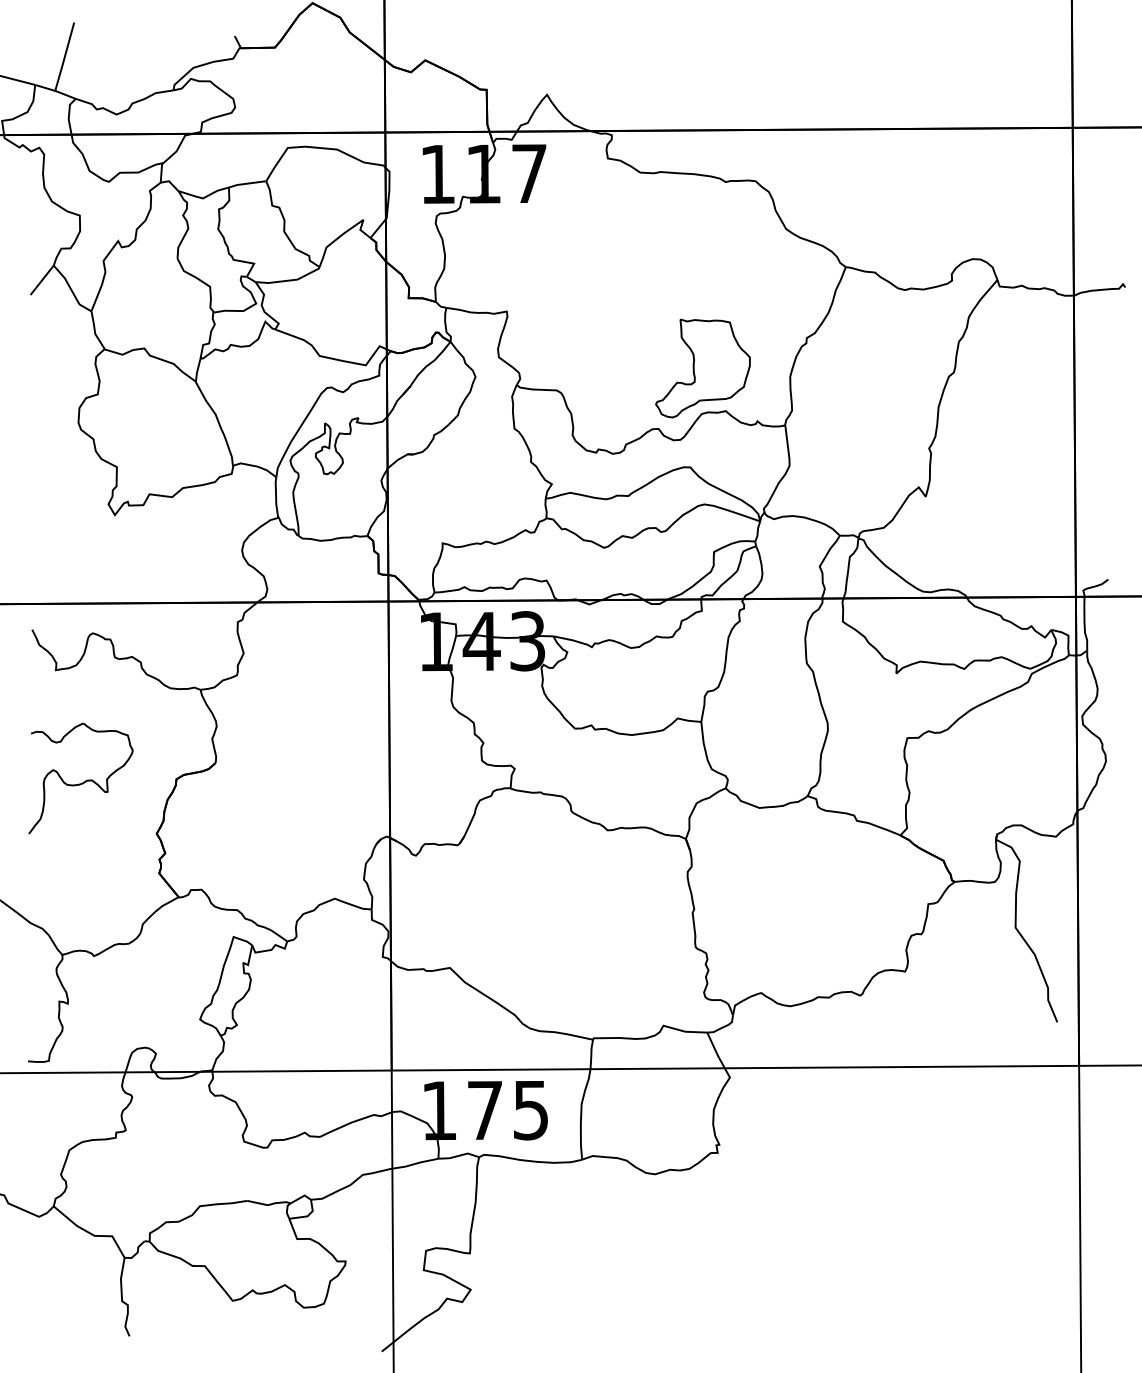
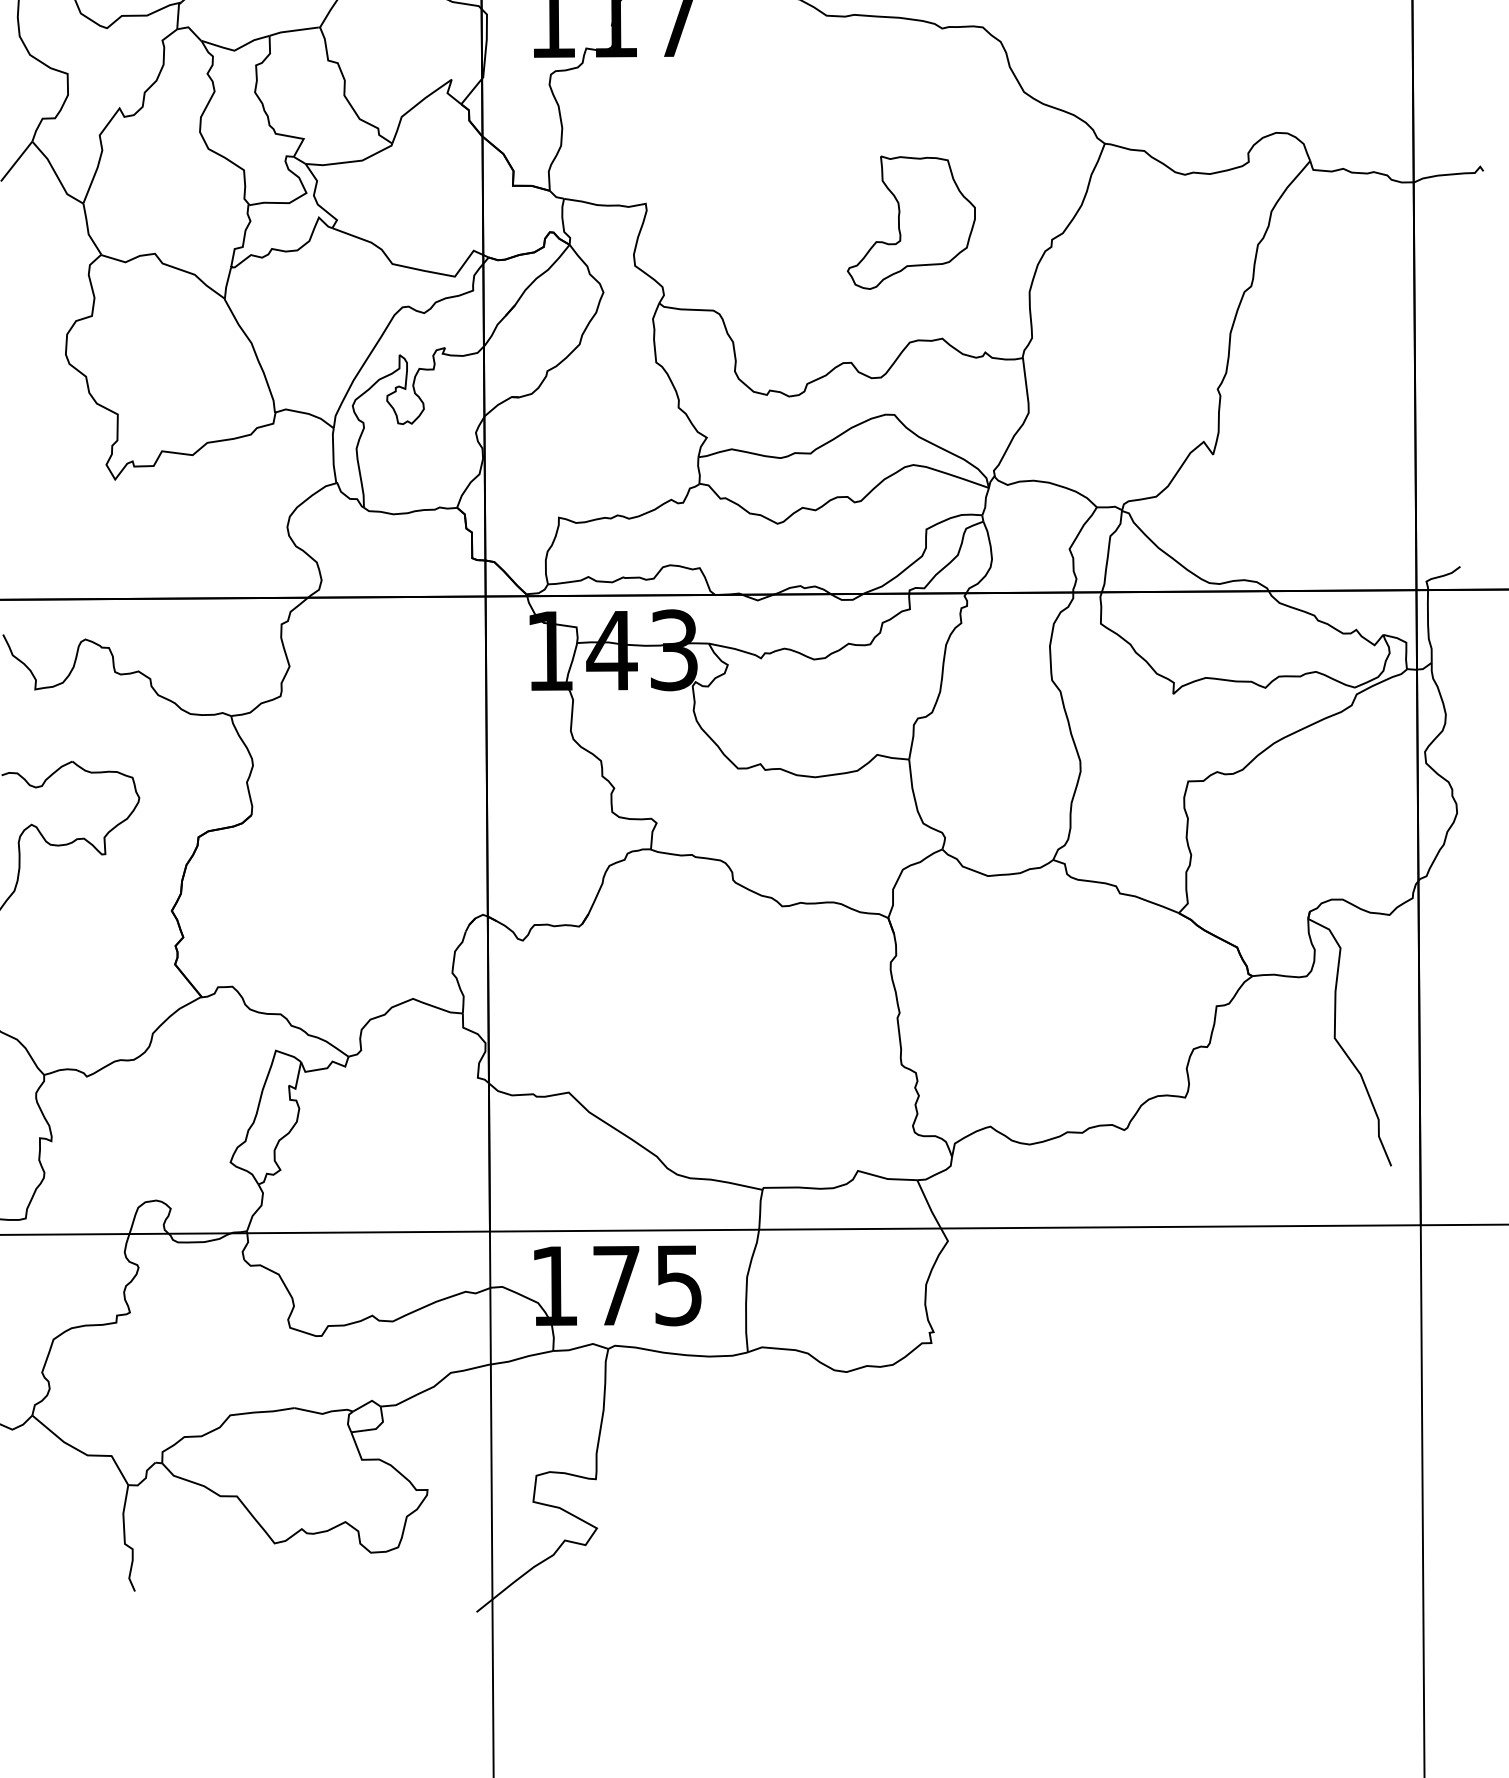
part: (702, 368) -> (910, 222), moved

